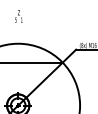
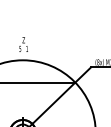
text: (18, 16) -> (23, 44), moved

